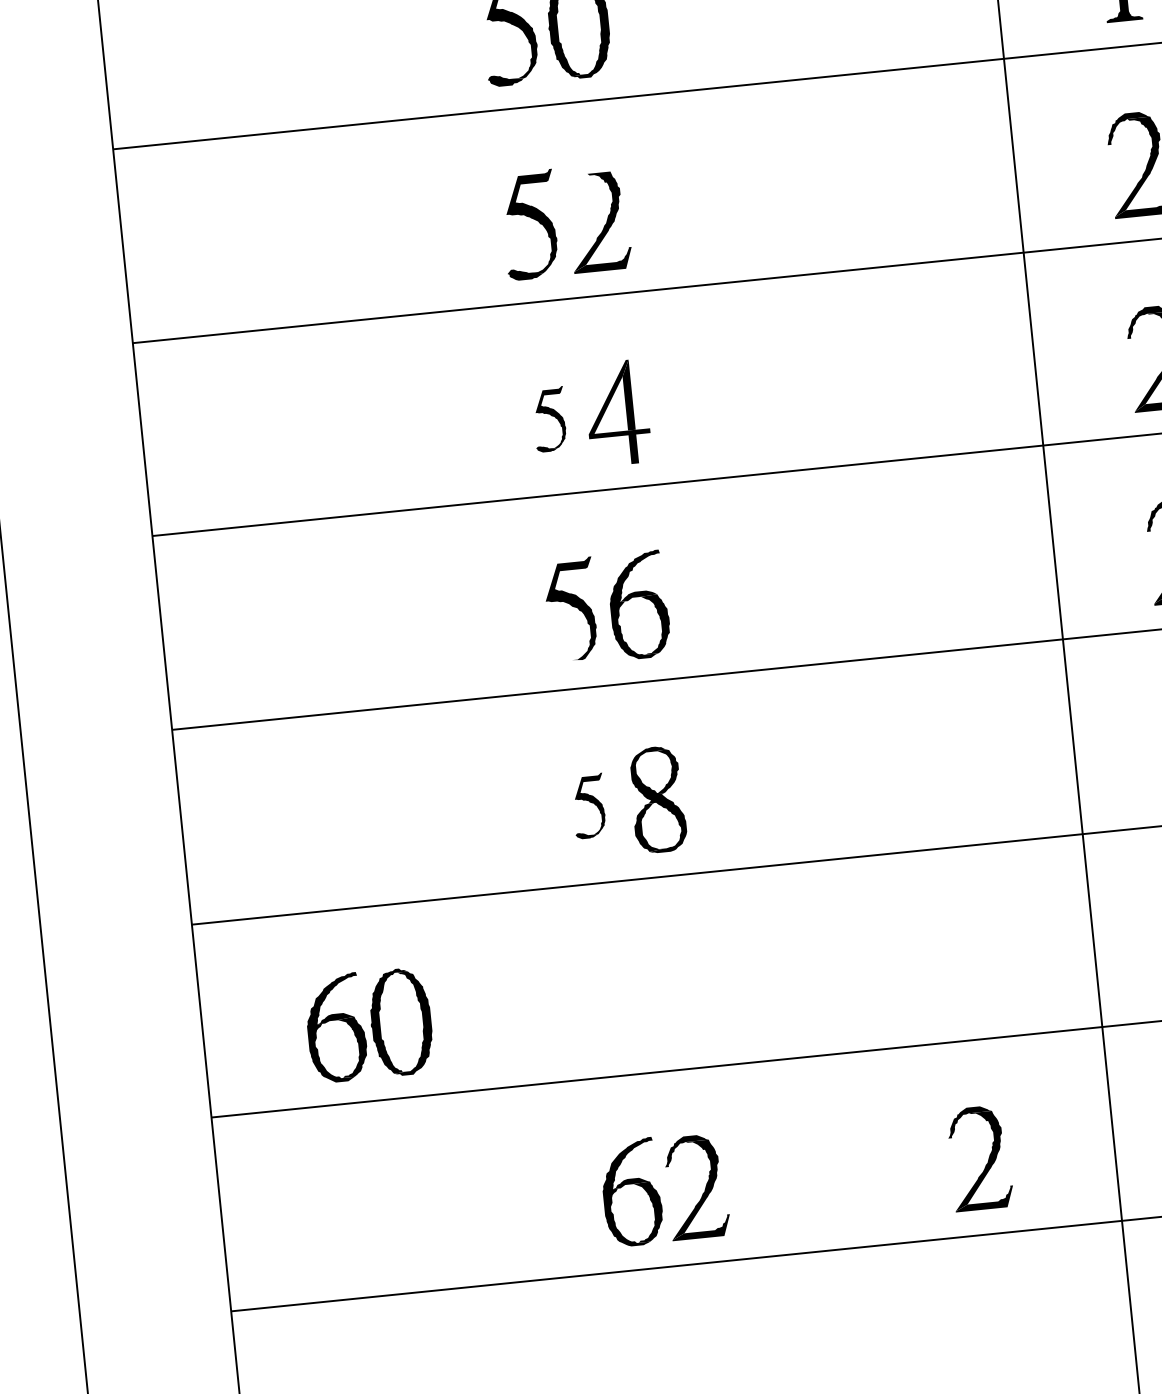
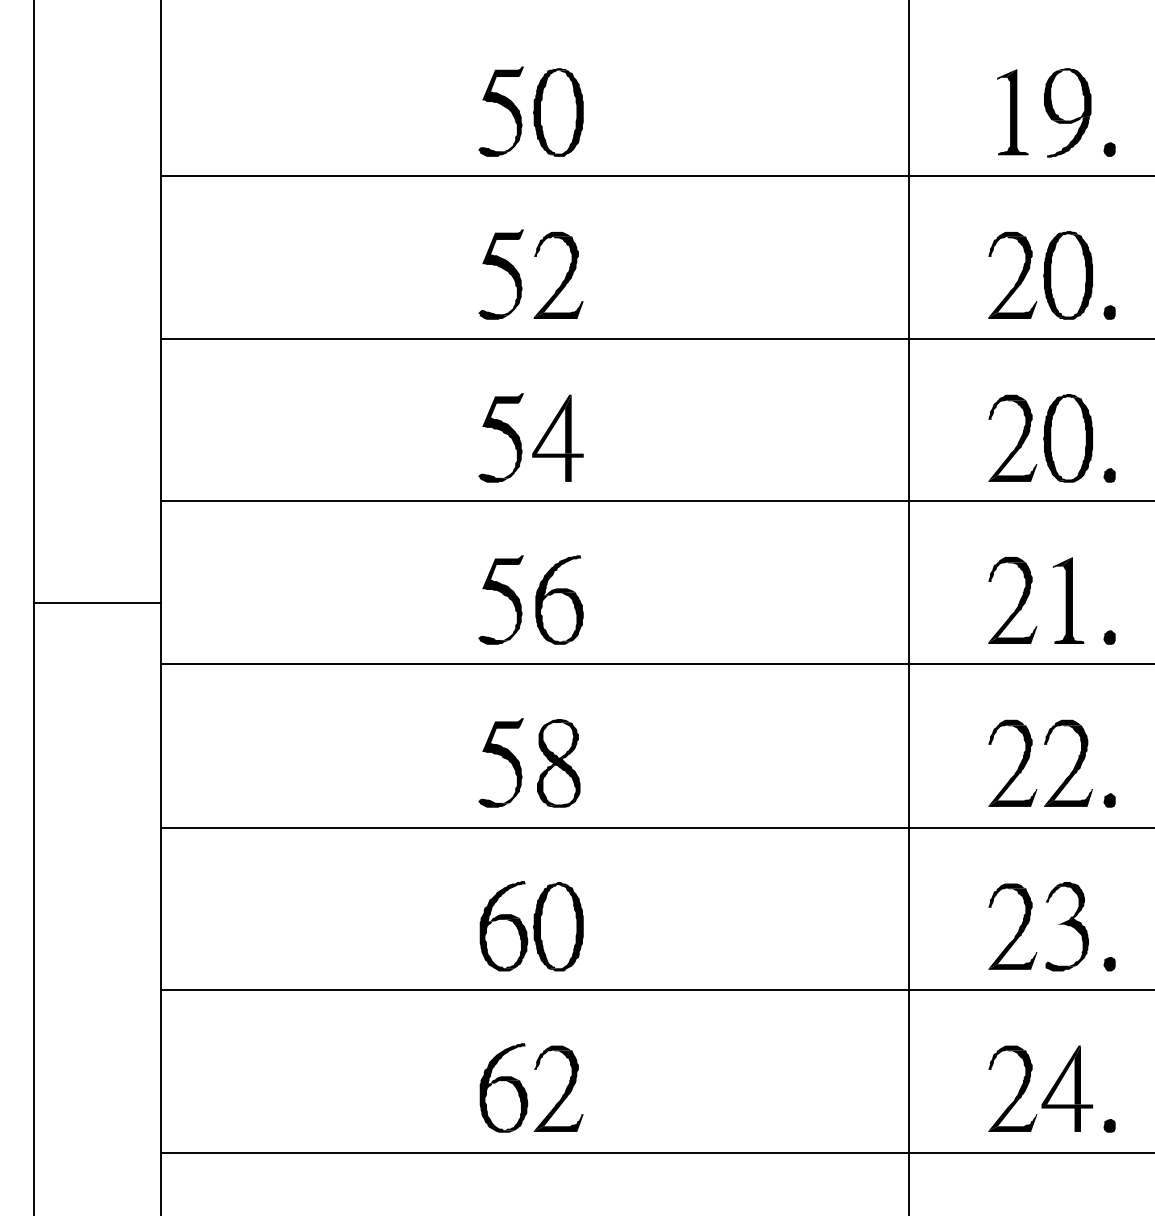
fill: (587, 182) -> (552, 243), added
part: (549, 419) -> (500, 437), size x1.67
fill: (564, 660) -> (492, 639), added
line: (89, 664) -> (97, 602), added
part: (588, 805) -> (500, 762), size x1.67
part: (369, 1025) -> (531, 926), moved
part: (988, 1158) -> (803, 1089), removed

